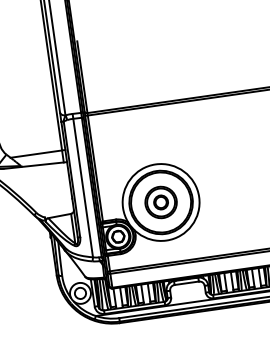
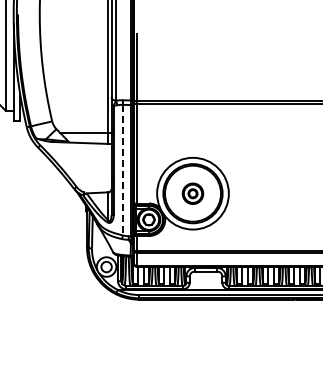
line: (82, 188) -> (122, 170), solid -> dashed
part: (160, 202) -> (192, 193), size x0.7

